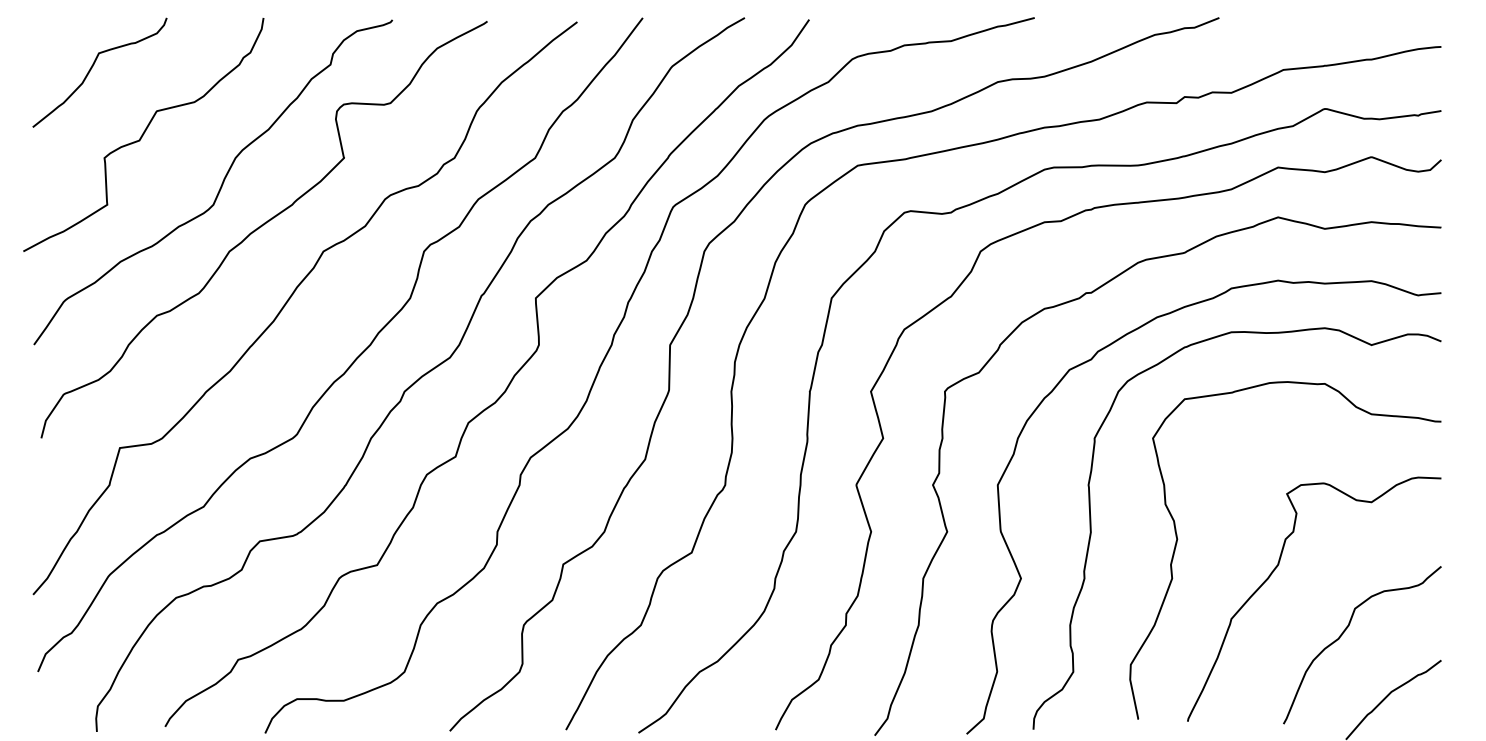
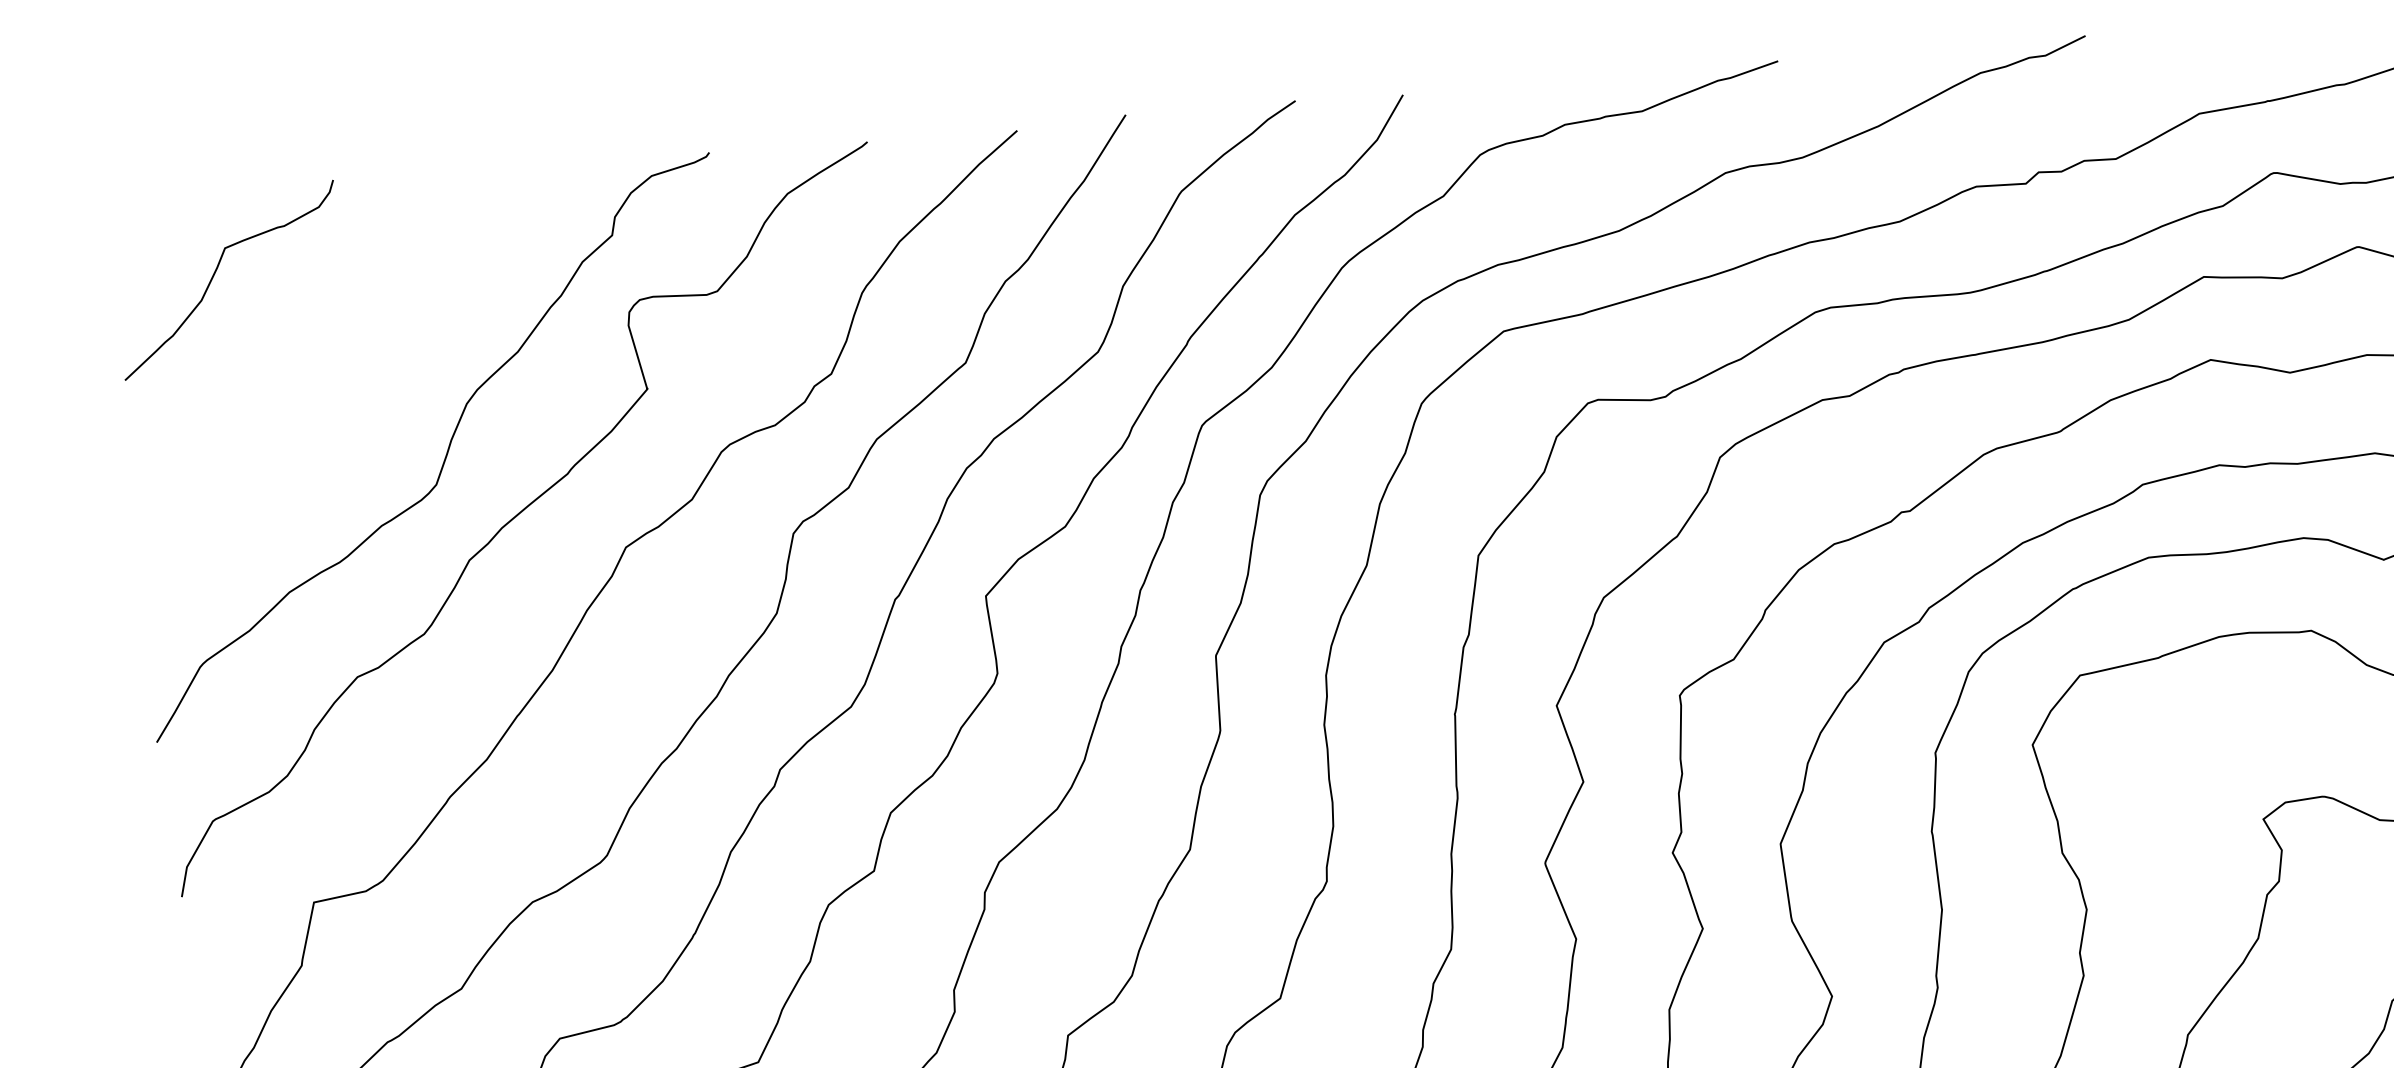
curve: (143, 134) -> (310, 377), removed

